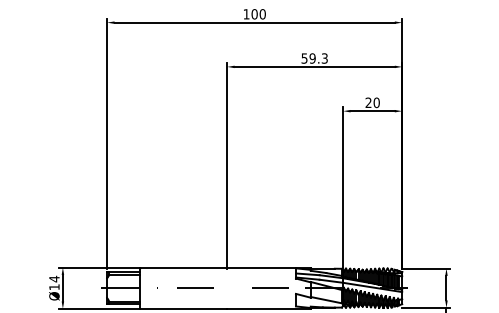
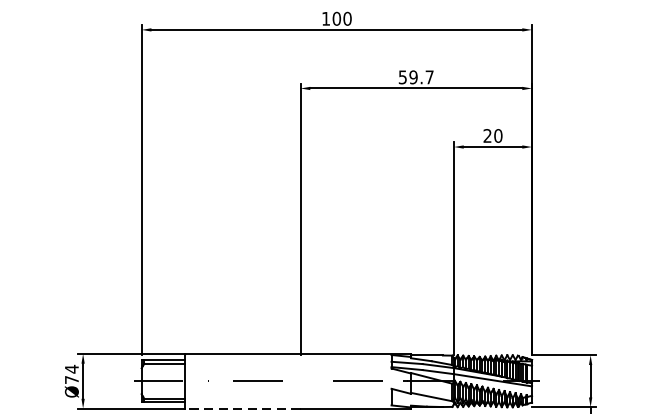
text: (324, 58) -> (429, 77), 59.3 -> 59.7
text: (54, 287) -> (71, 380), Ø14 -> Ø74
line: (183, 308) -> (242, 408), solid -> dashed

